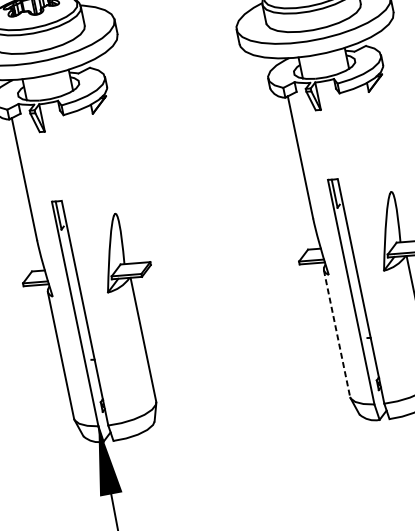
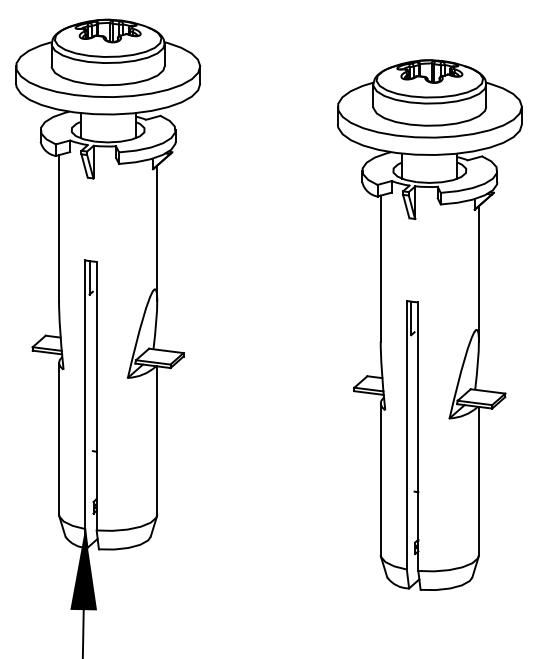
line: (383, 144) -> (478, 273), added
line: (107, 166) -> (157, 233), added
line: (336, 333) -> (380, 479), dashed -> solid

